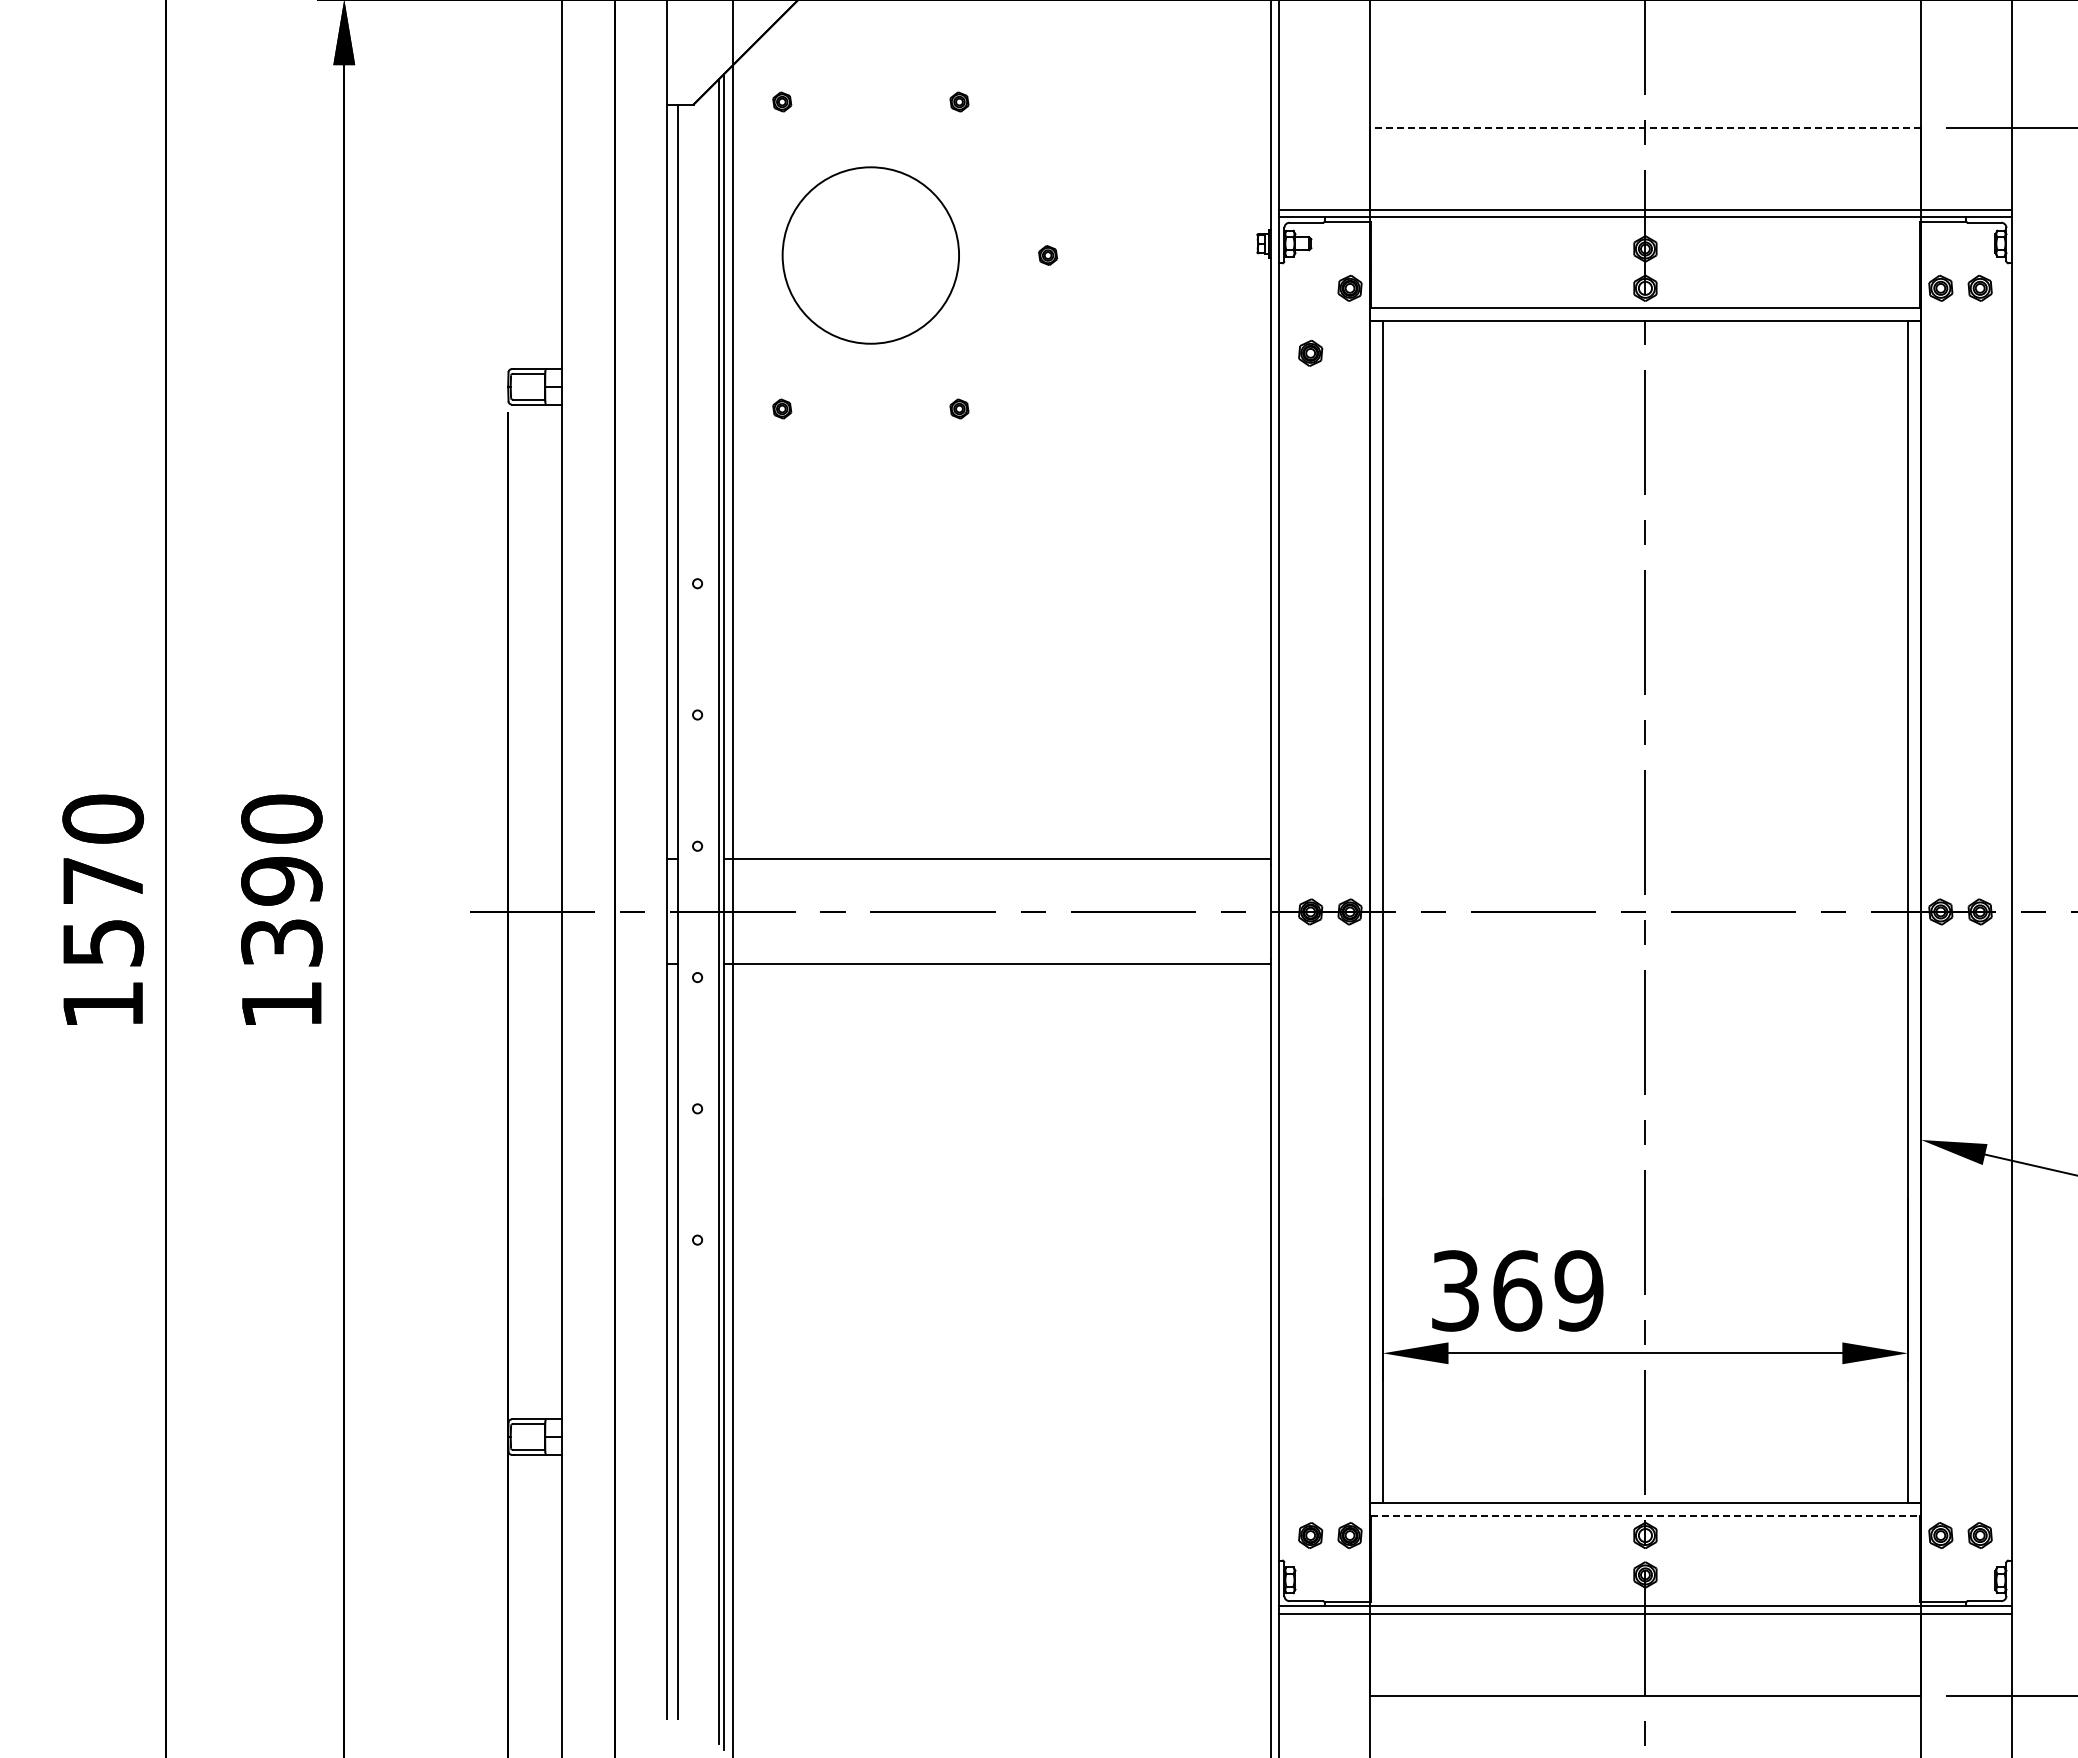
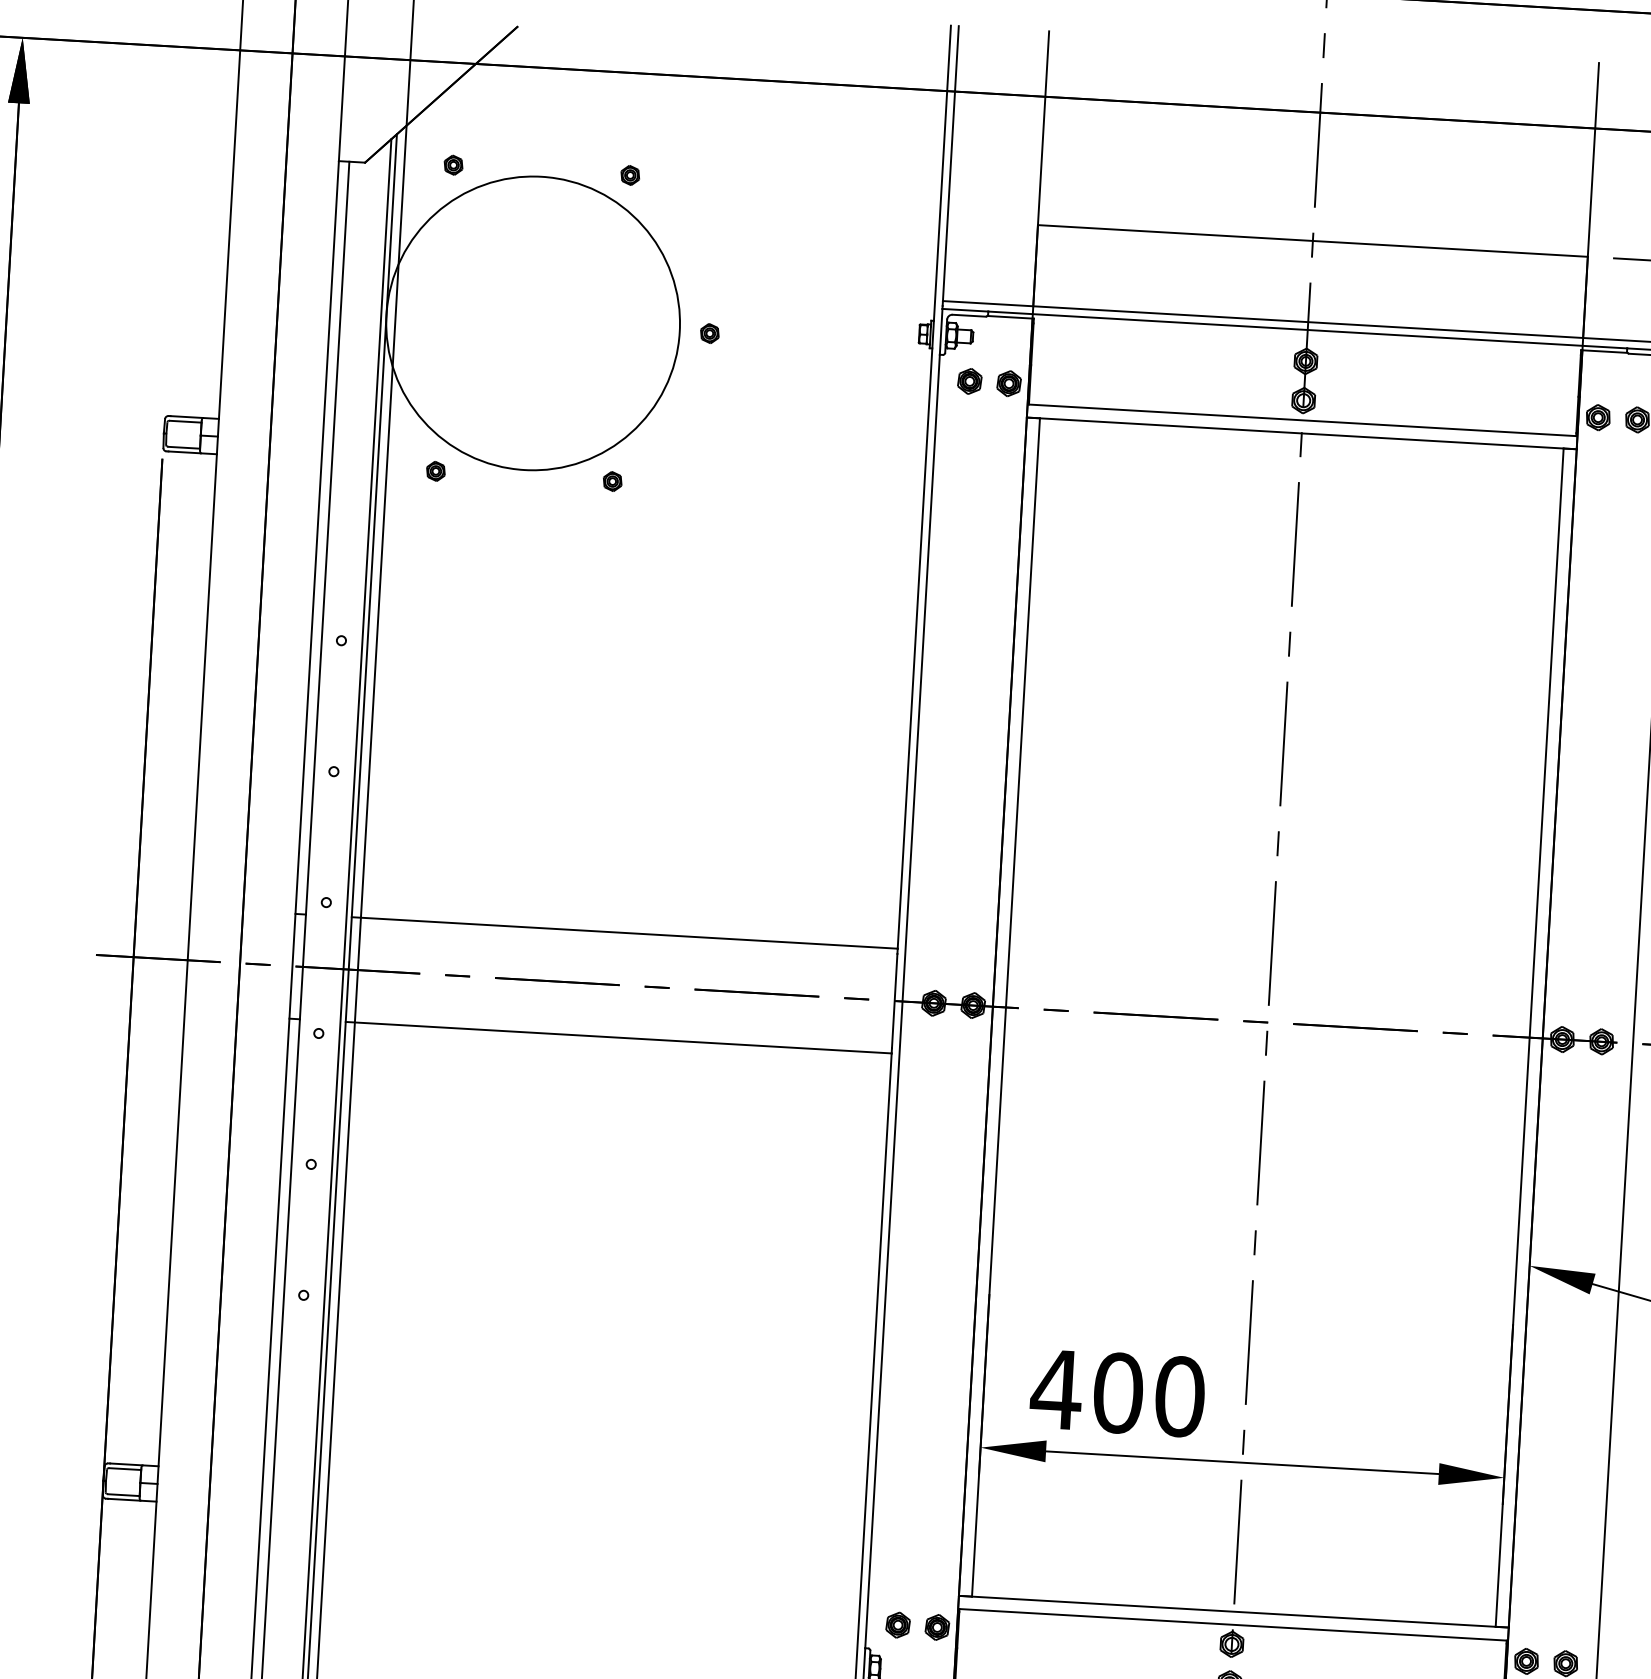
line: (1645, 128) -> (1312, 241), dashed -> solid
circle: (870, 255) -> (532, 323), size x1.67
part: (1310, 353) -> (969, 381), moved
text: (1516, 1290) -> (1117, 1392), 369 -> 400
line: (1645, 1515) -> (1233, 1624), dashed -> solid

